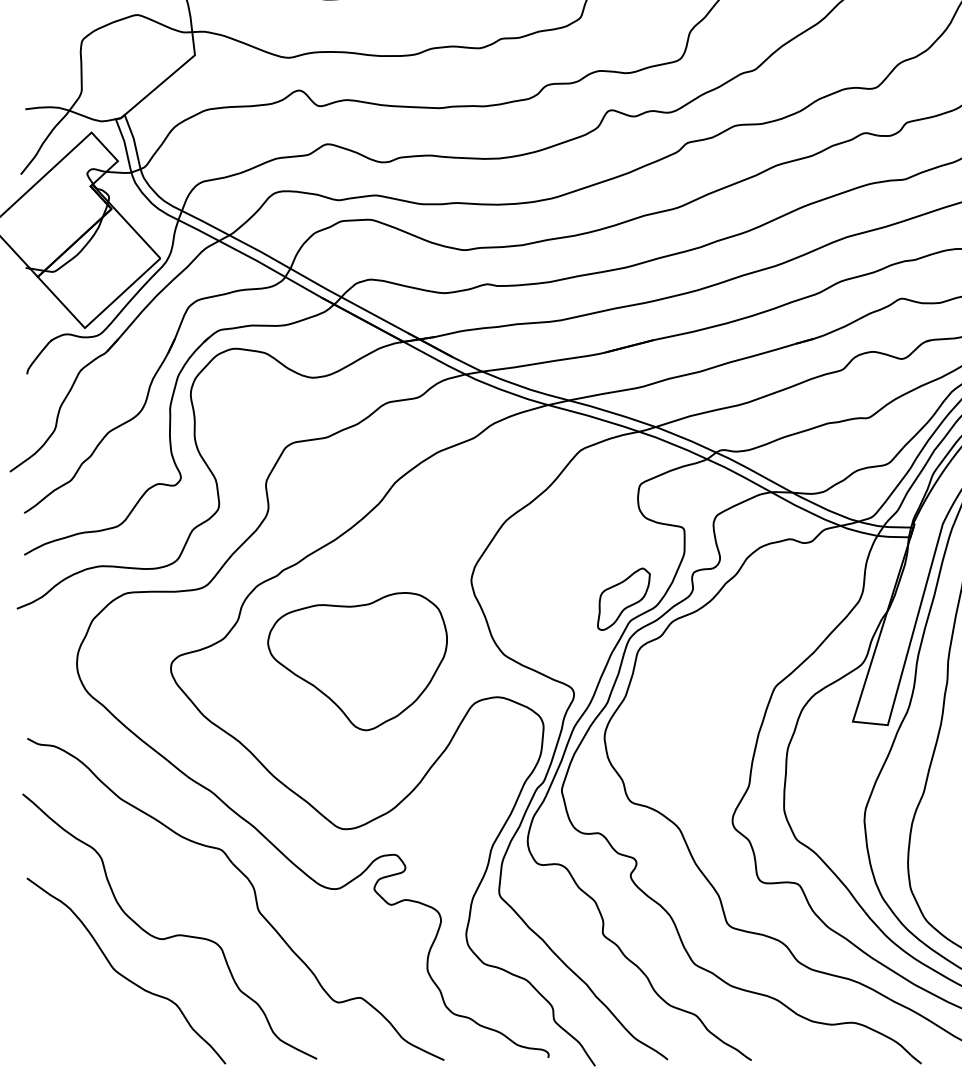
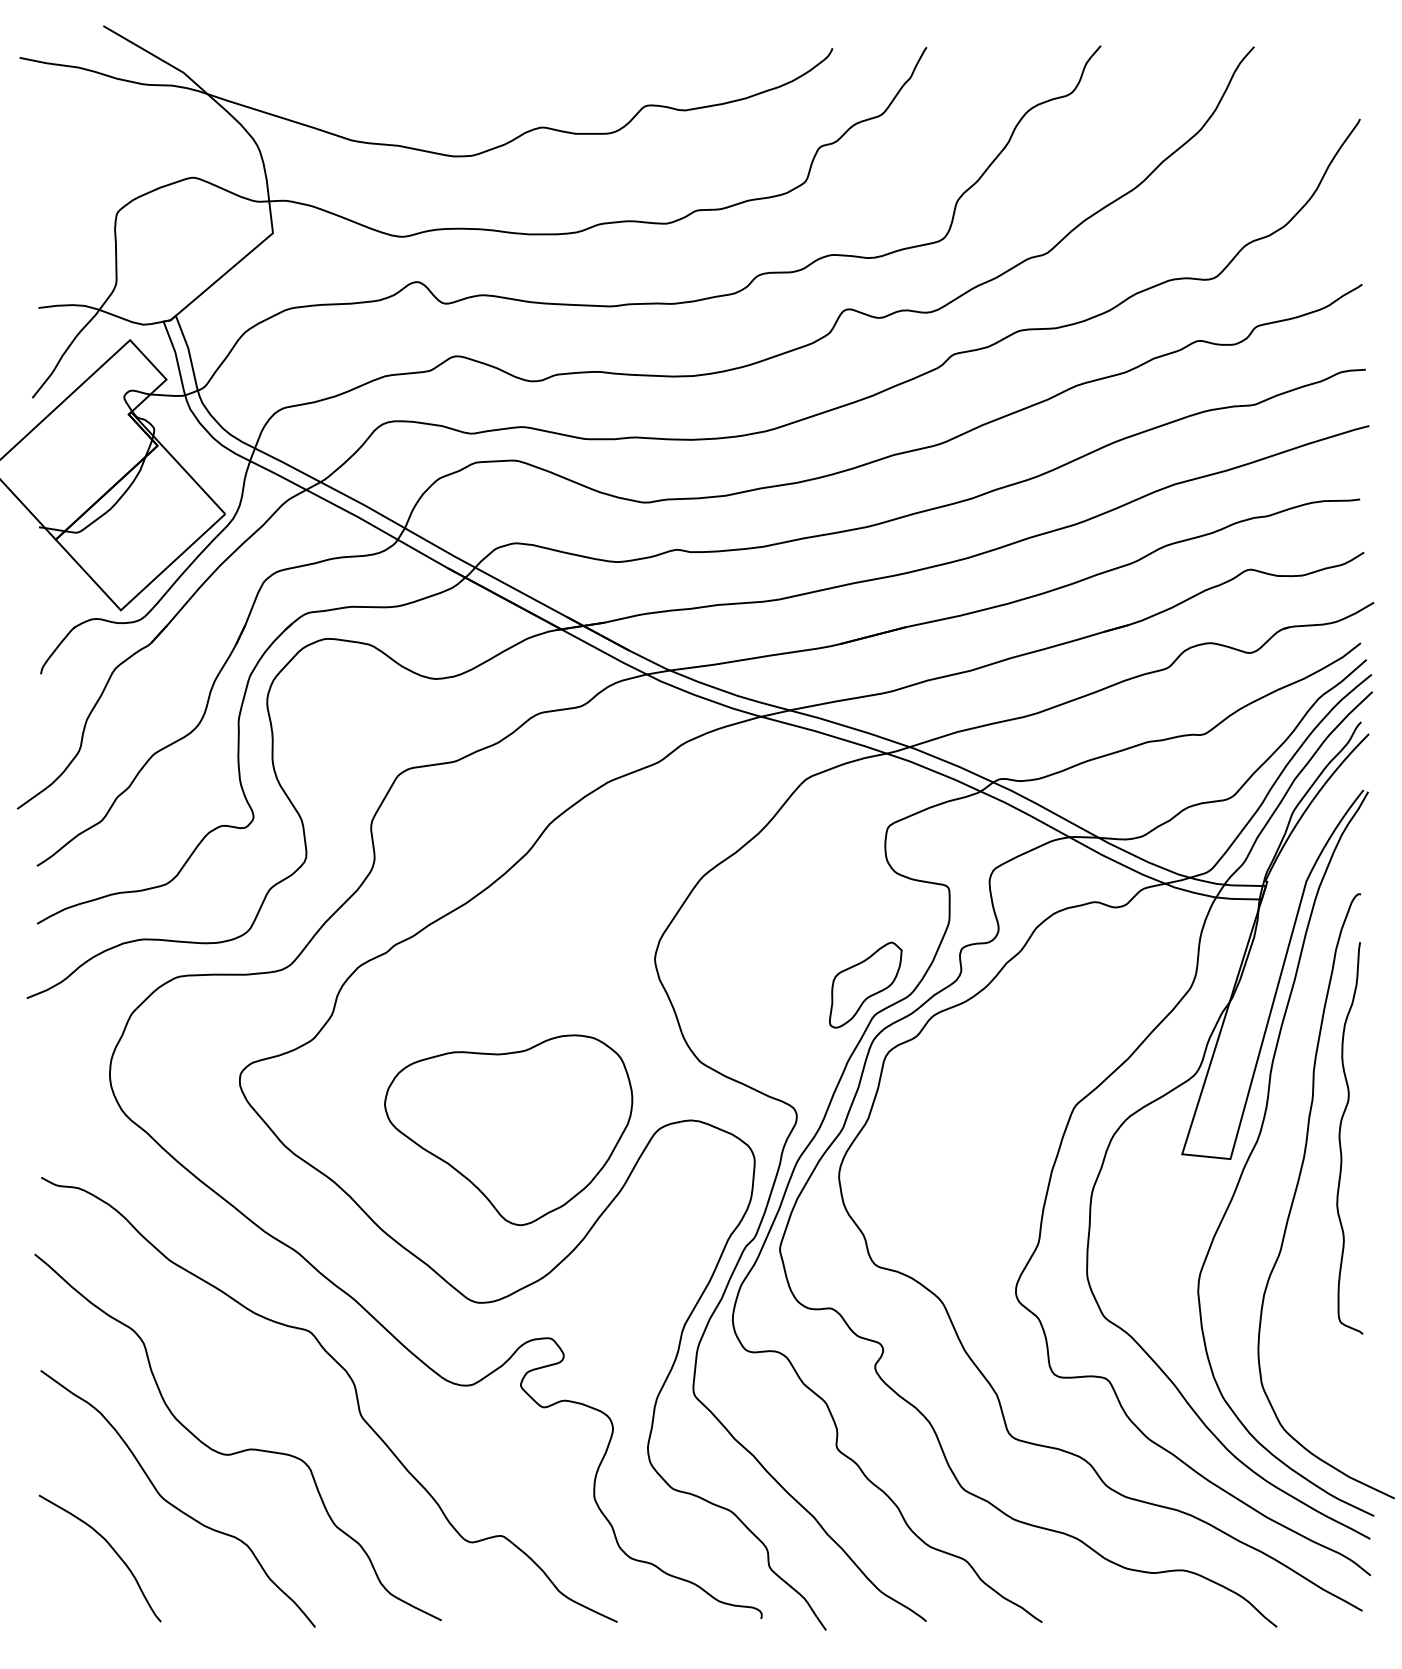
part: (357, 661) -> (508, 1130), moved
curve: (77, 1006) -> (110, 1547), added

